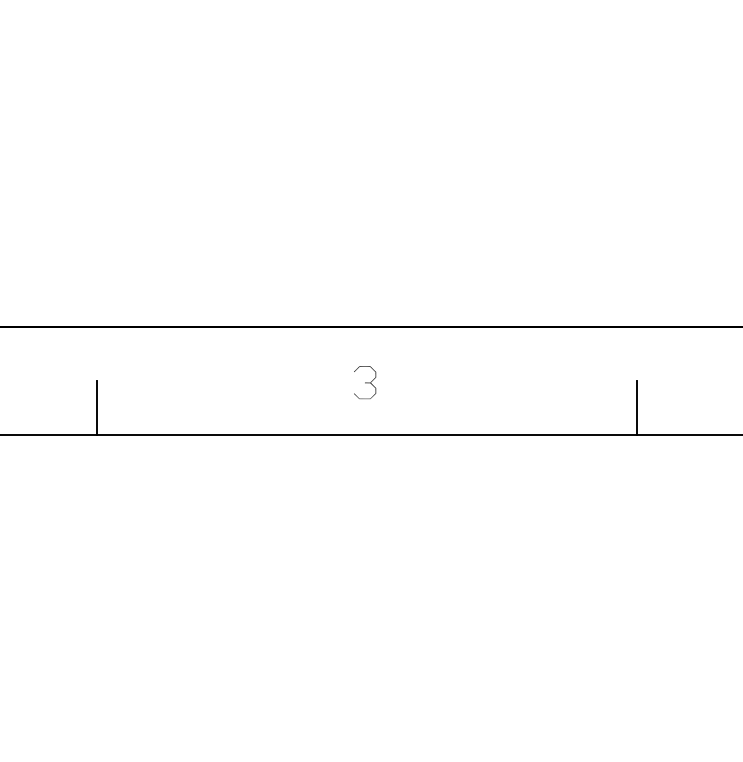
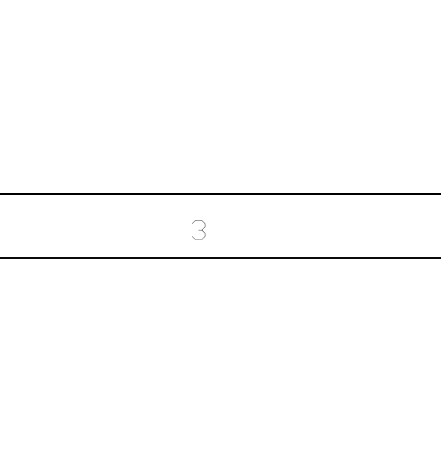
part: (364, 381) -> (198, 229), moved
line: (96, 407) -> (57, 241), removed
line: (637, 407) -> (378, 241), removed

